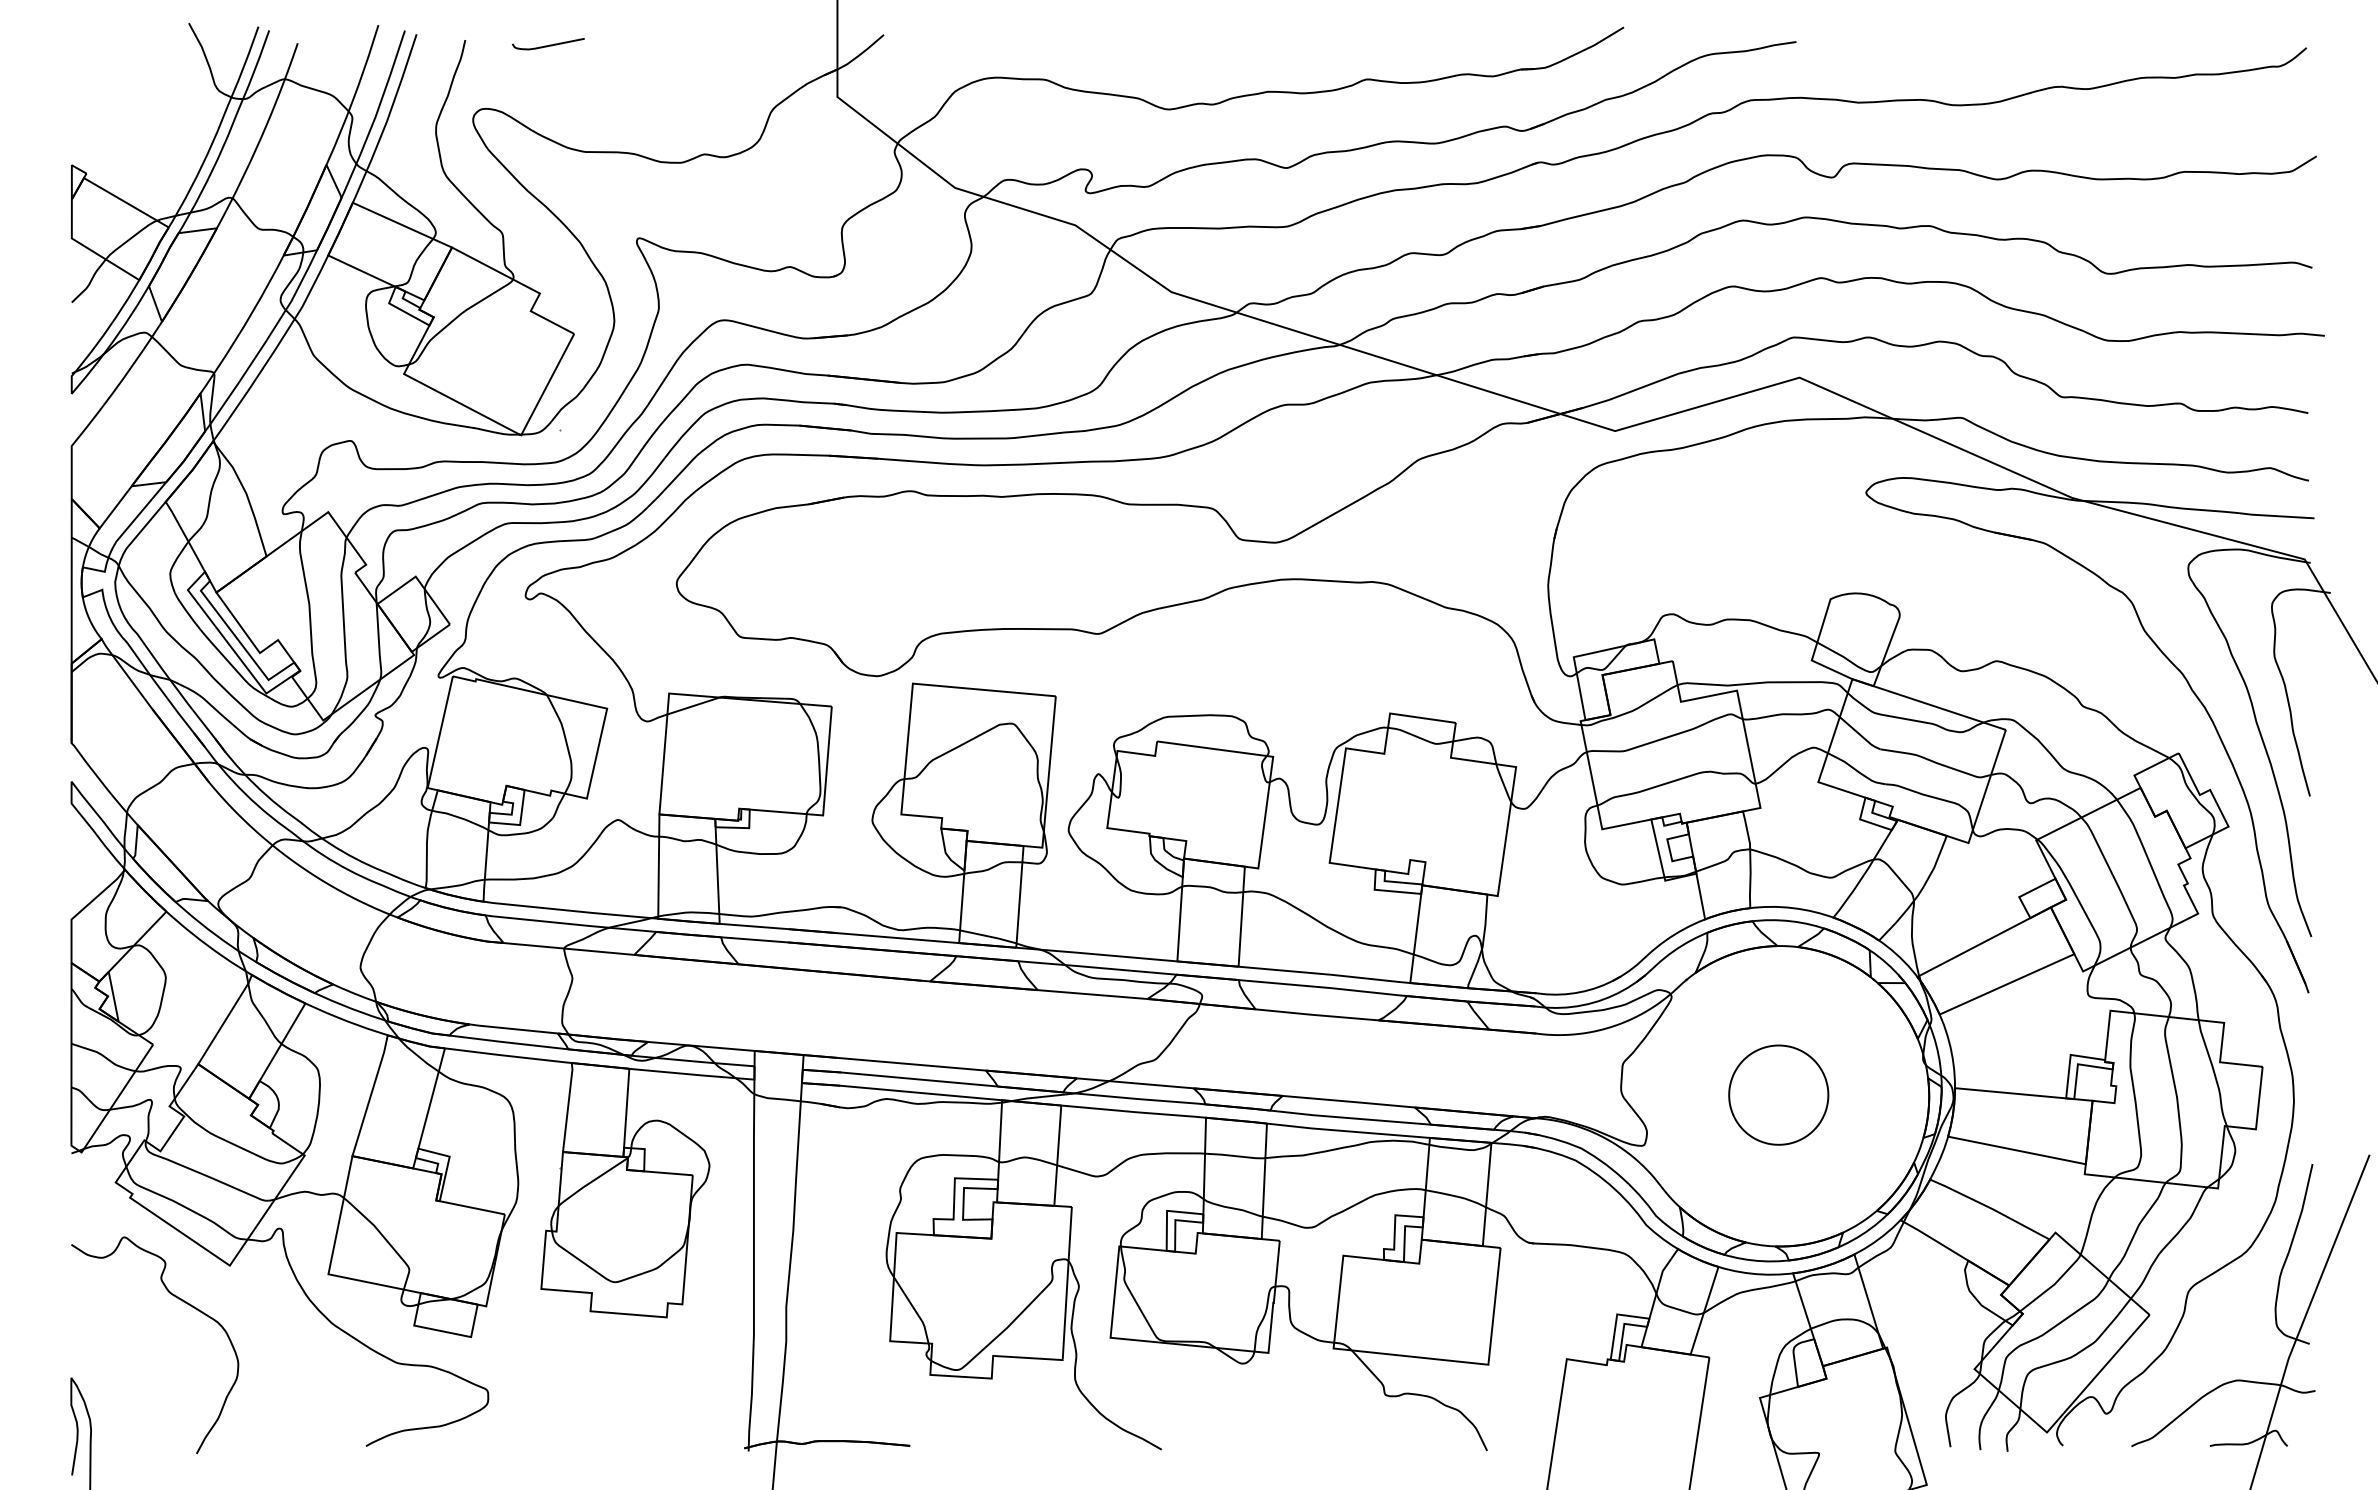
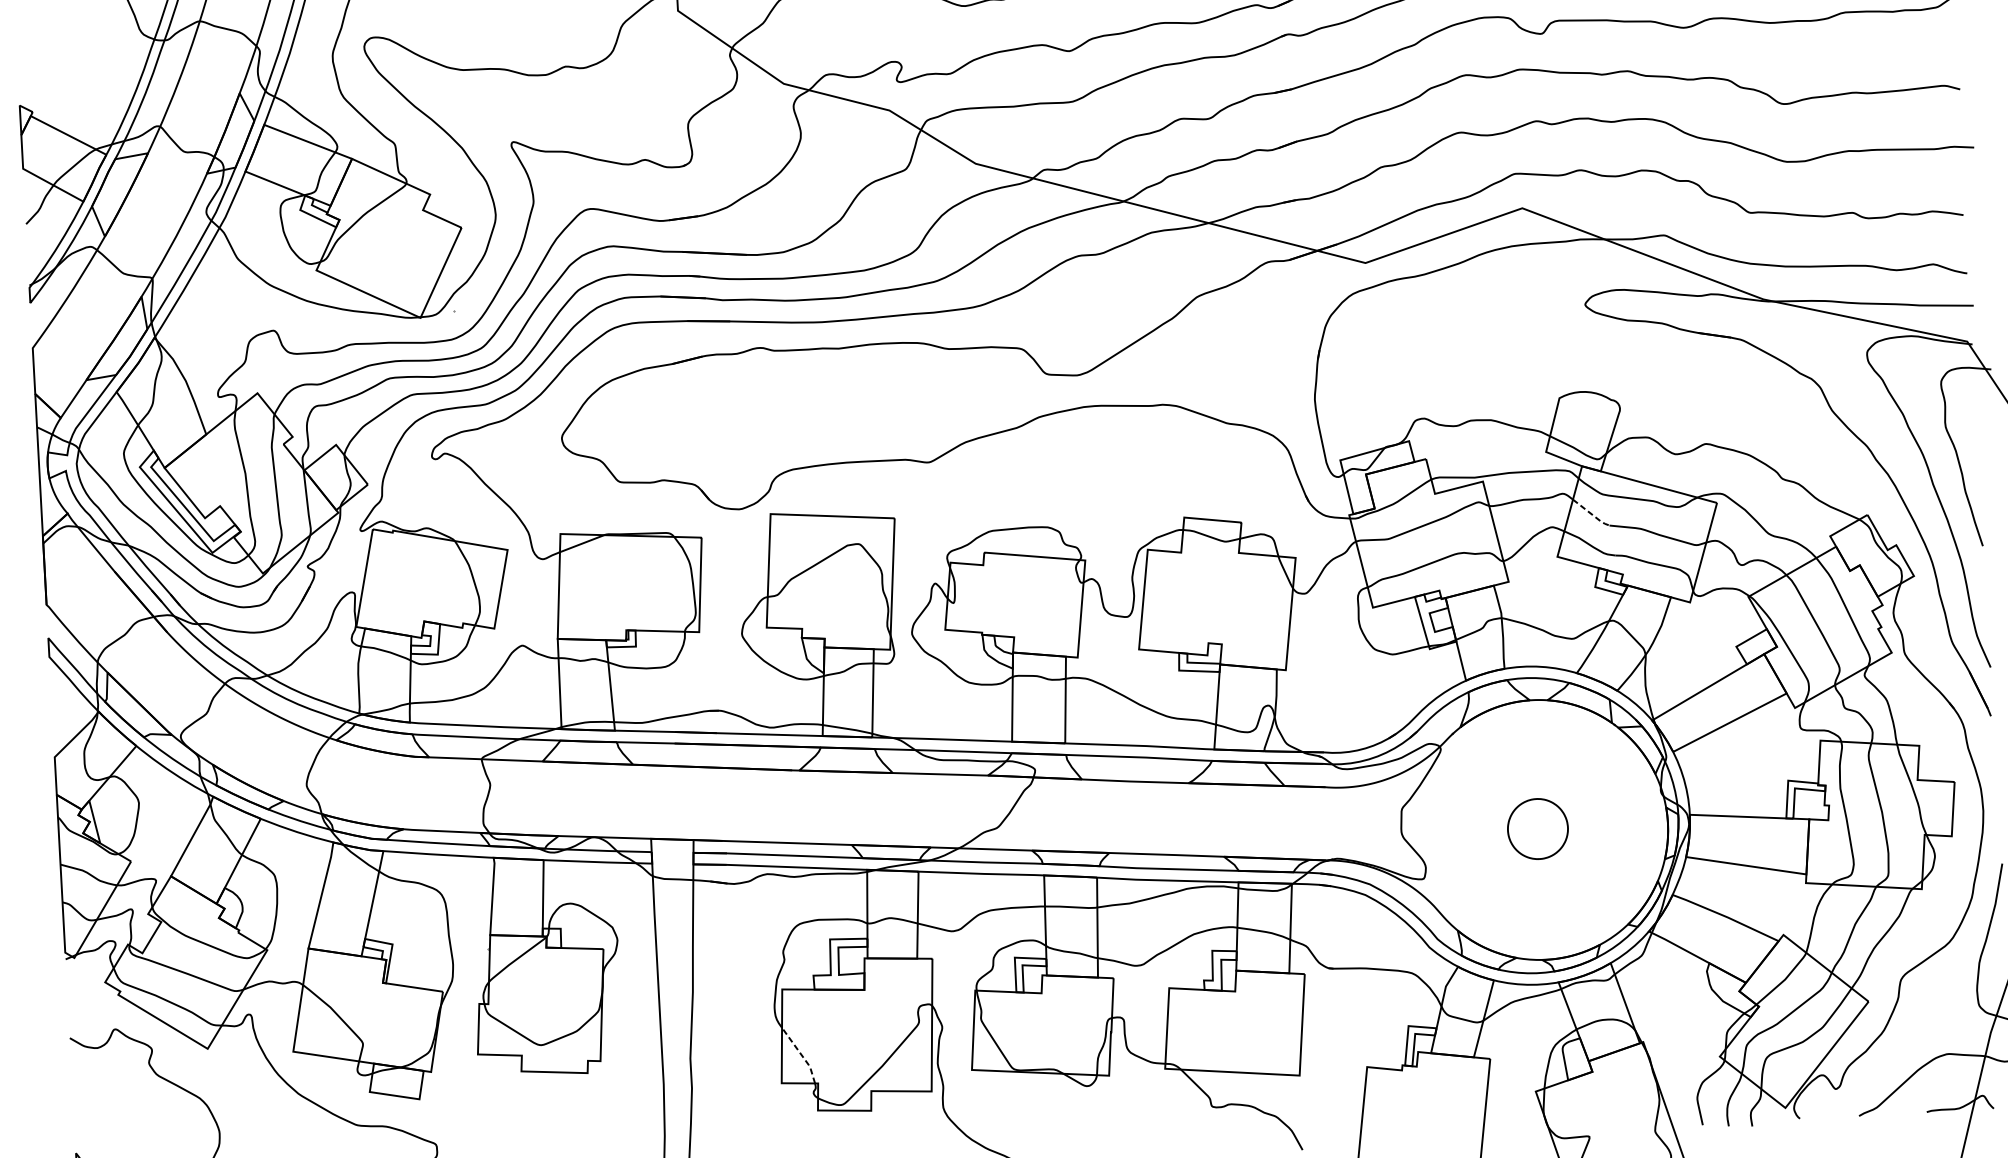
line: (1860, 735) -> (1591, 514), solid -> dashed
part: (1778, 1094) -> (1537, 828), size x0.7
line: (914, 1309) -> (801, 1054), solid -> dashed

